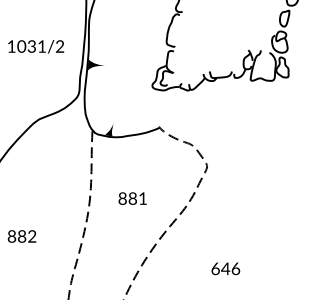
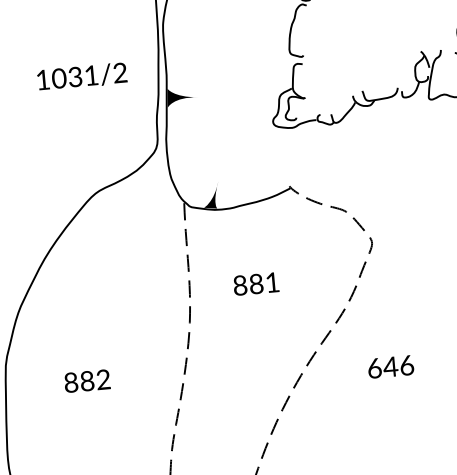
text: (132, 198) -> (255, 283), moved
text: (225, 268) -> (390, 366), moved

